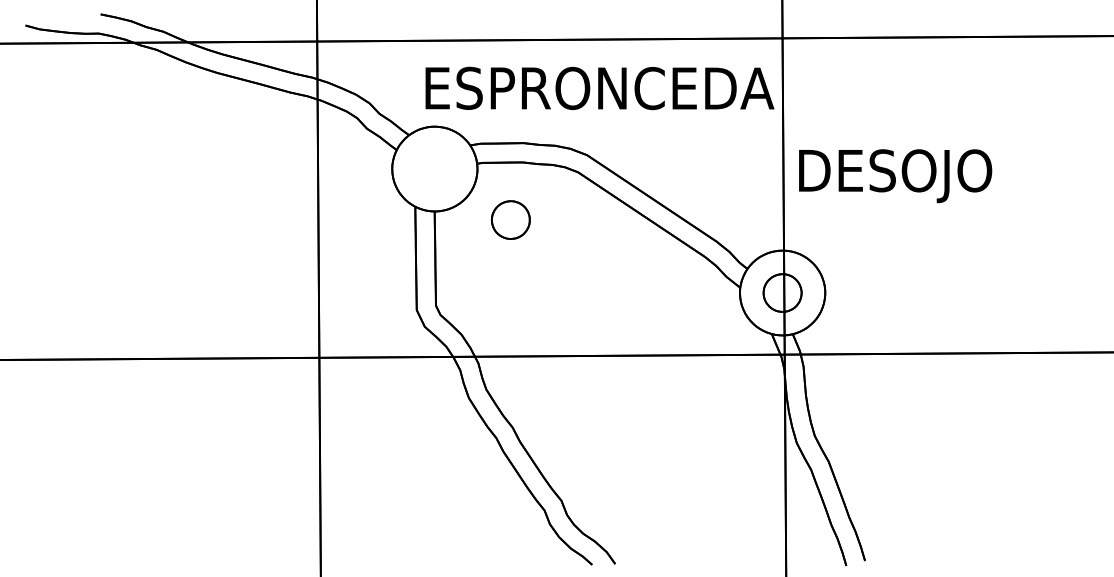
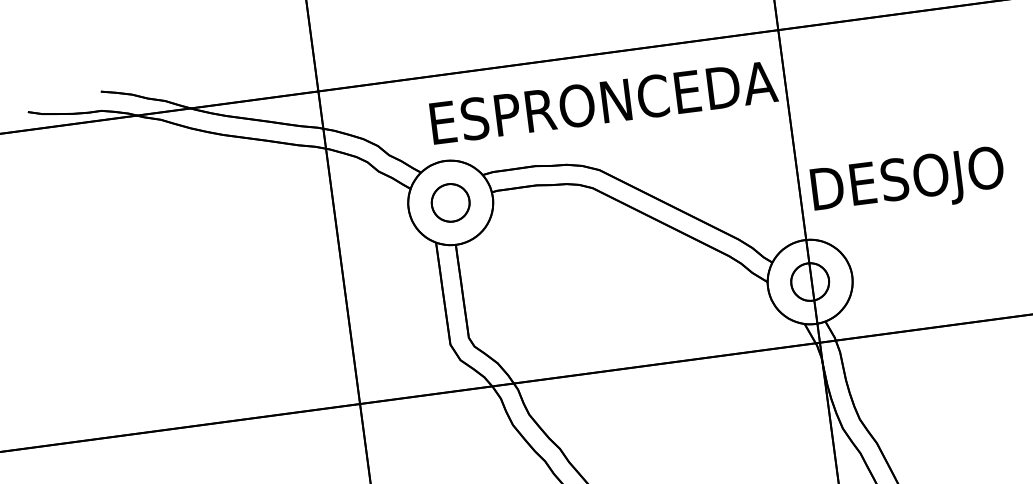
text: (895, 176) -> (908, 183), moved
part: (510, 219) -> (450, 202), moved

